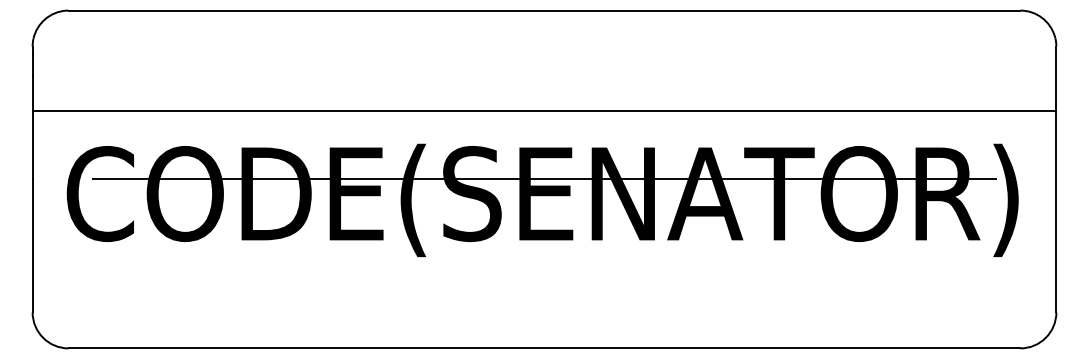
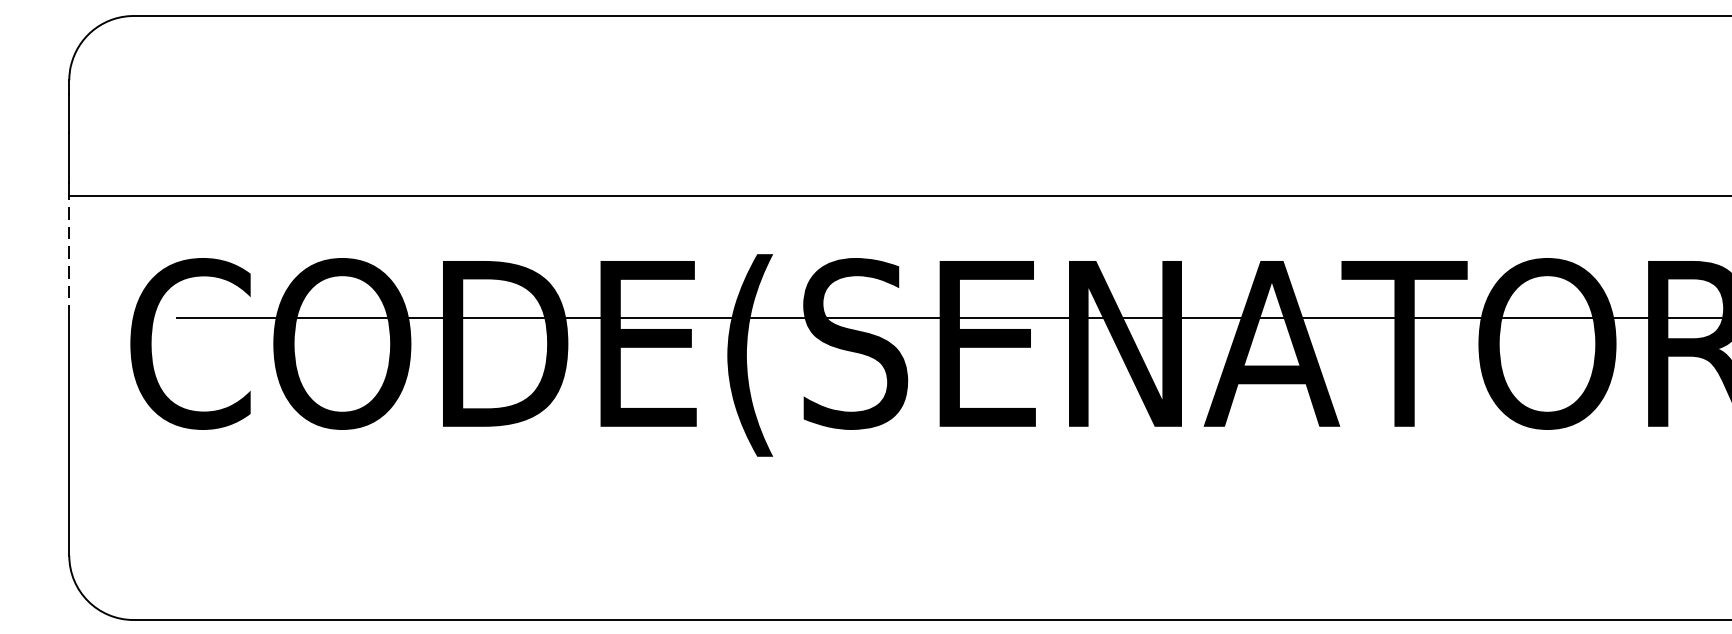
line: (32, 144) -> (69, 255), solid -> dashed

